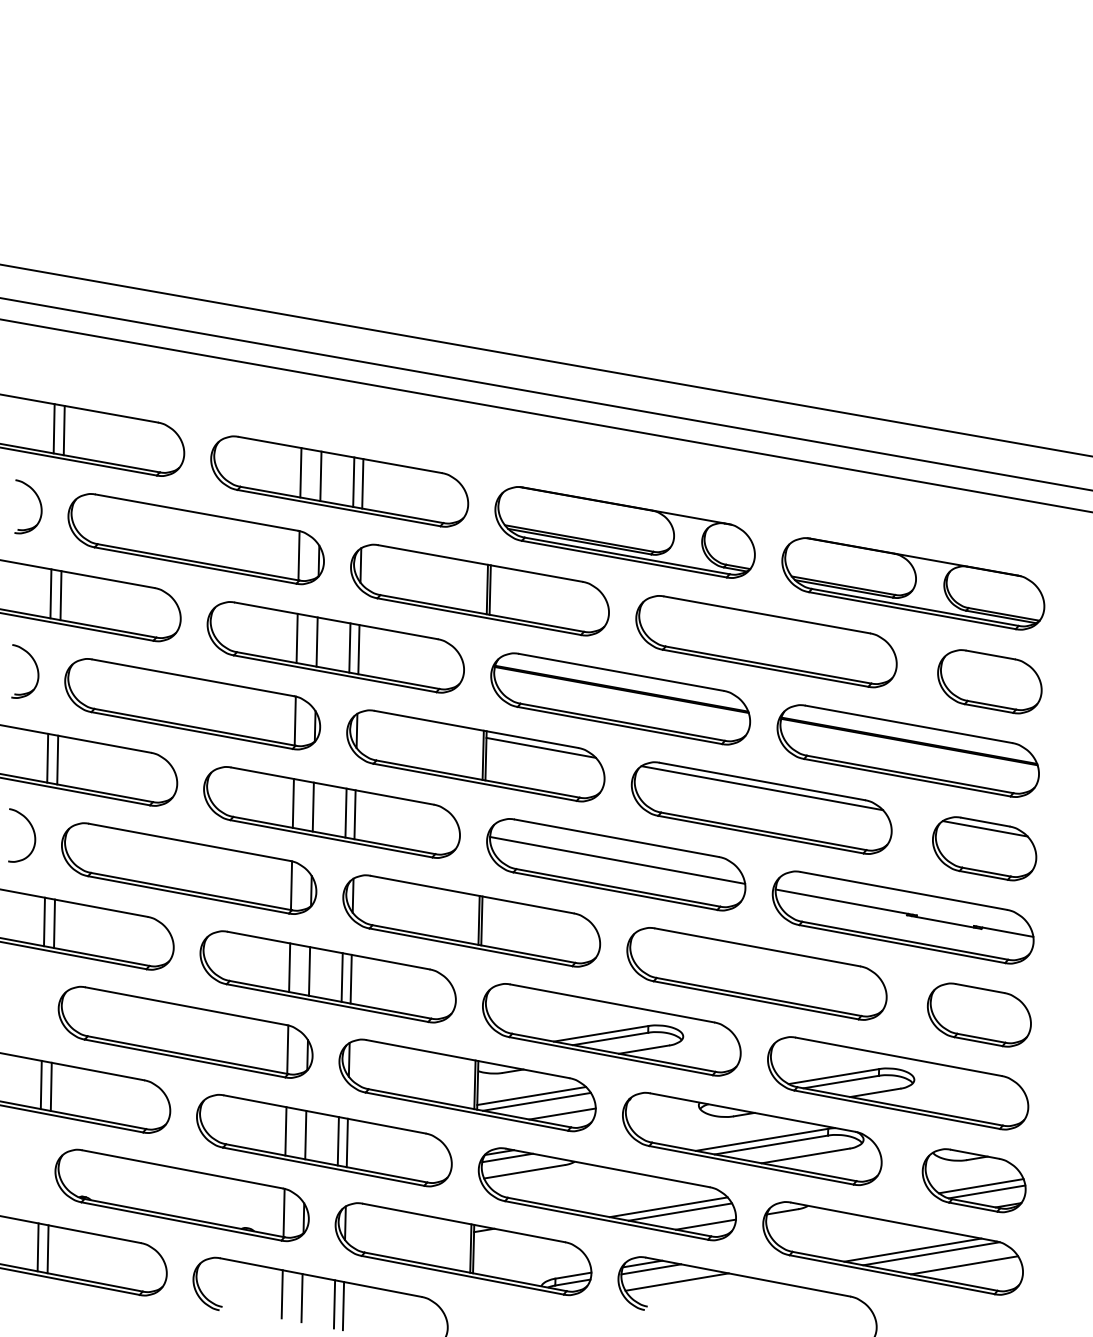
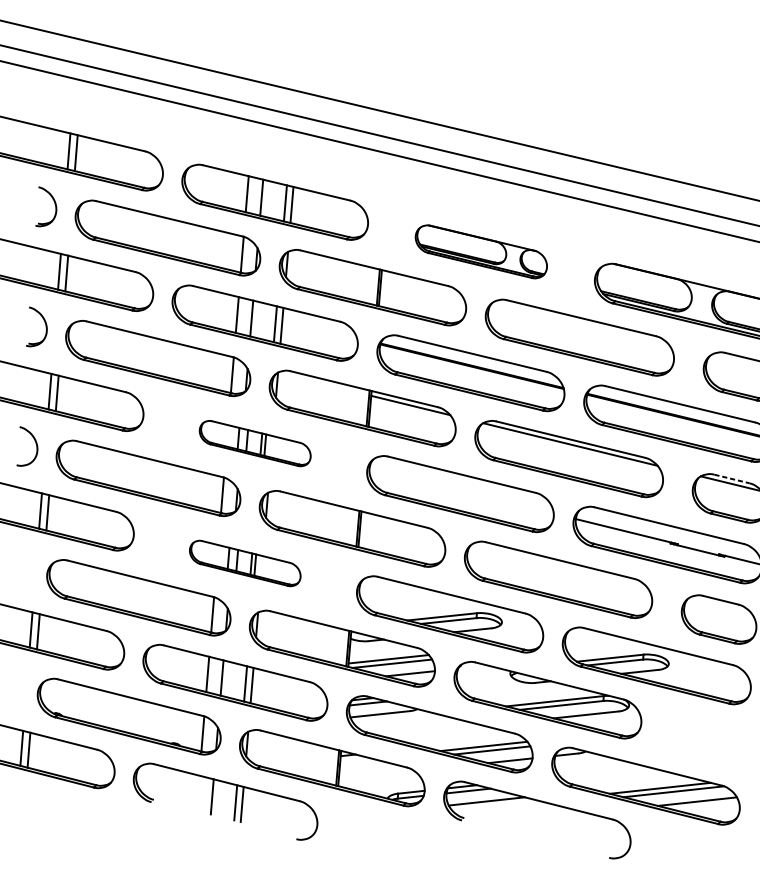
part: (624, 532) -> (480, 251), size x0.7
part: (331, 812) -> (254, 443), size x0.6
line: (985, 822) -> (731, 479), solid -> dashed
line: (617, 859) -> (461, 490), removed
part: (327, 976) -> (244, 563), size x0.6
part: (973, 1180) -> (707, 740), removed
line: (281, 1294) -> (197, 793), removed

